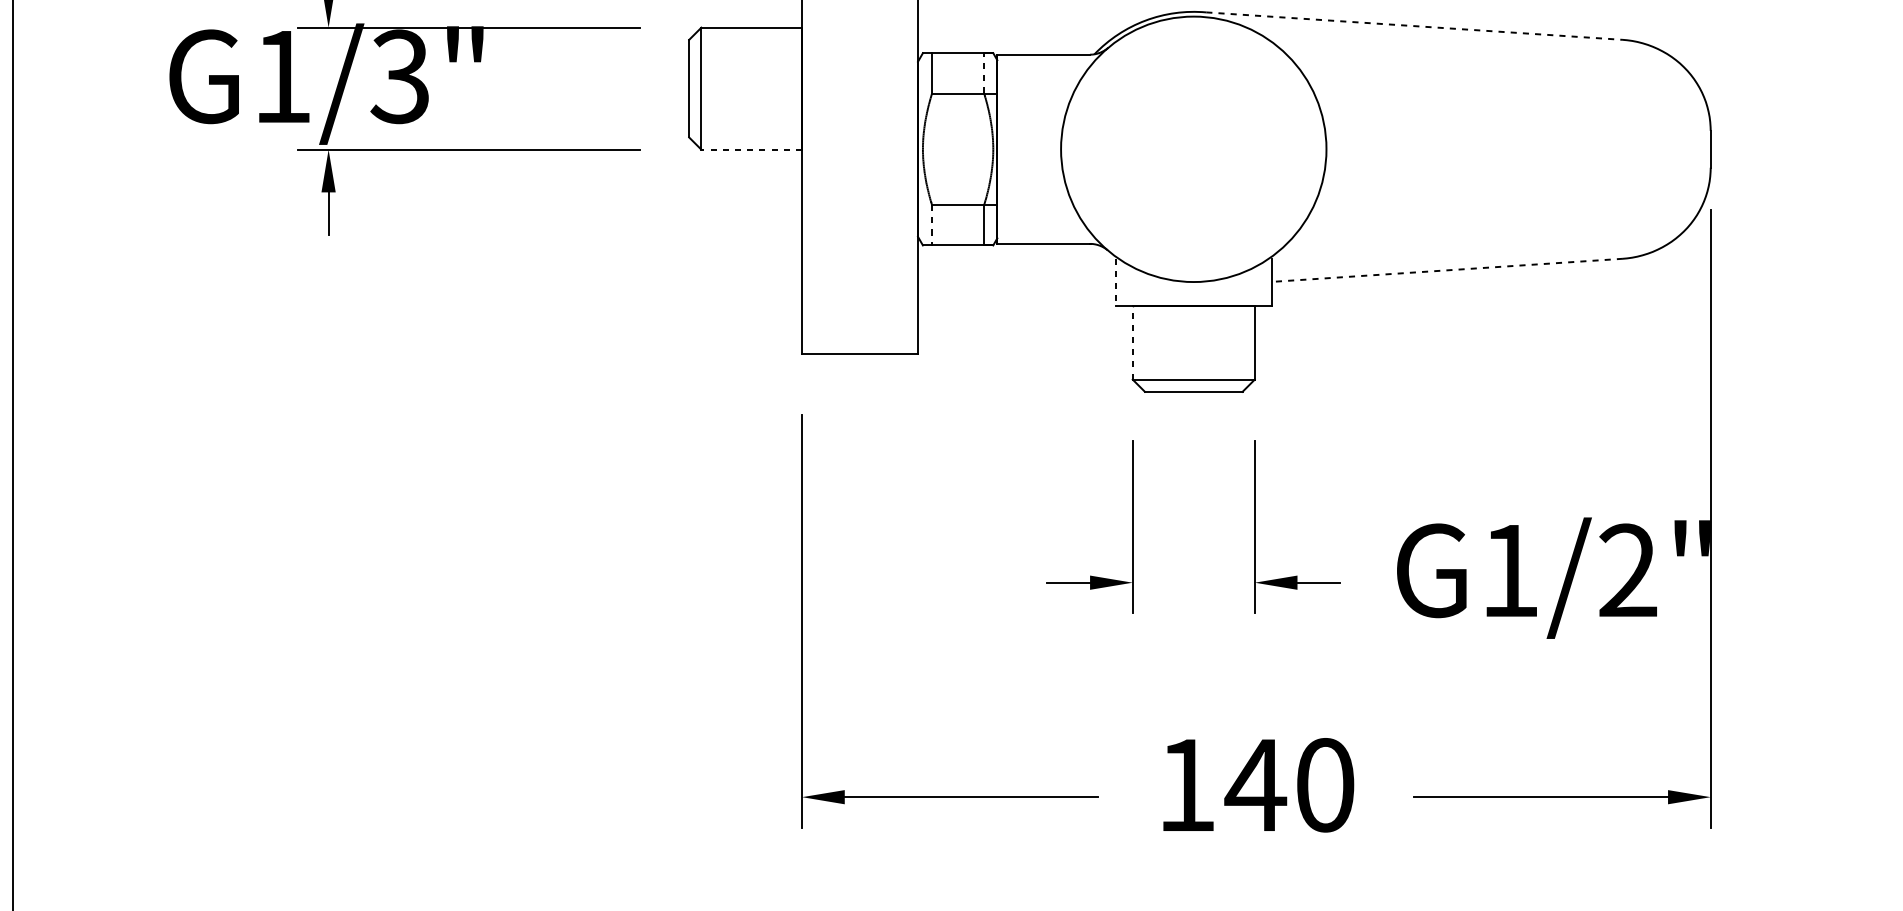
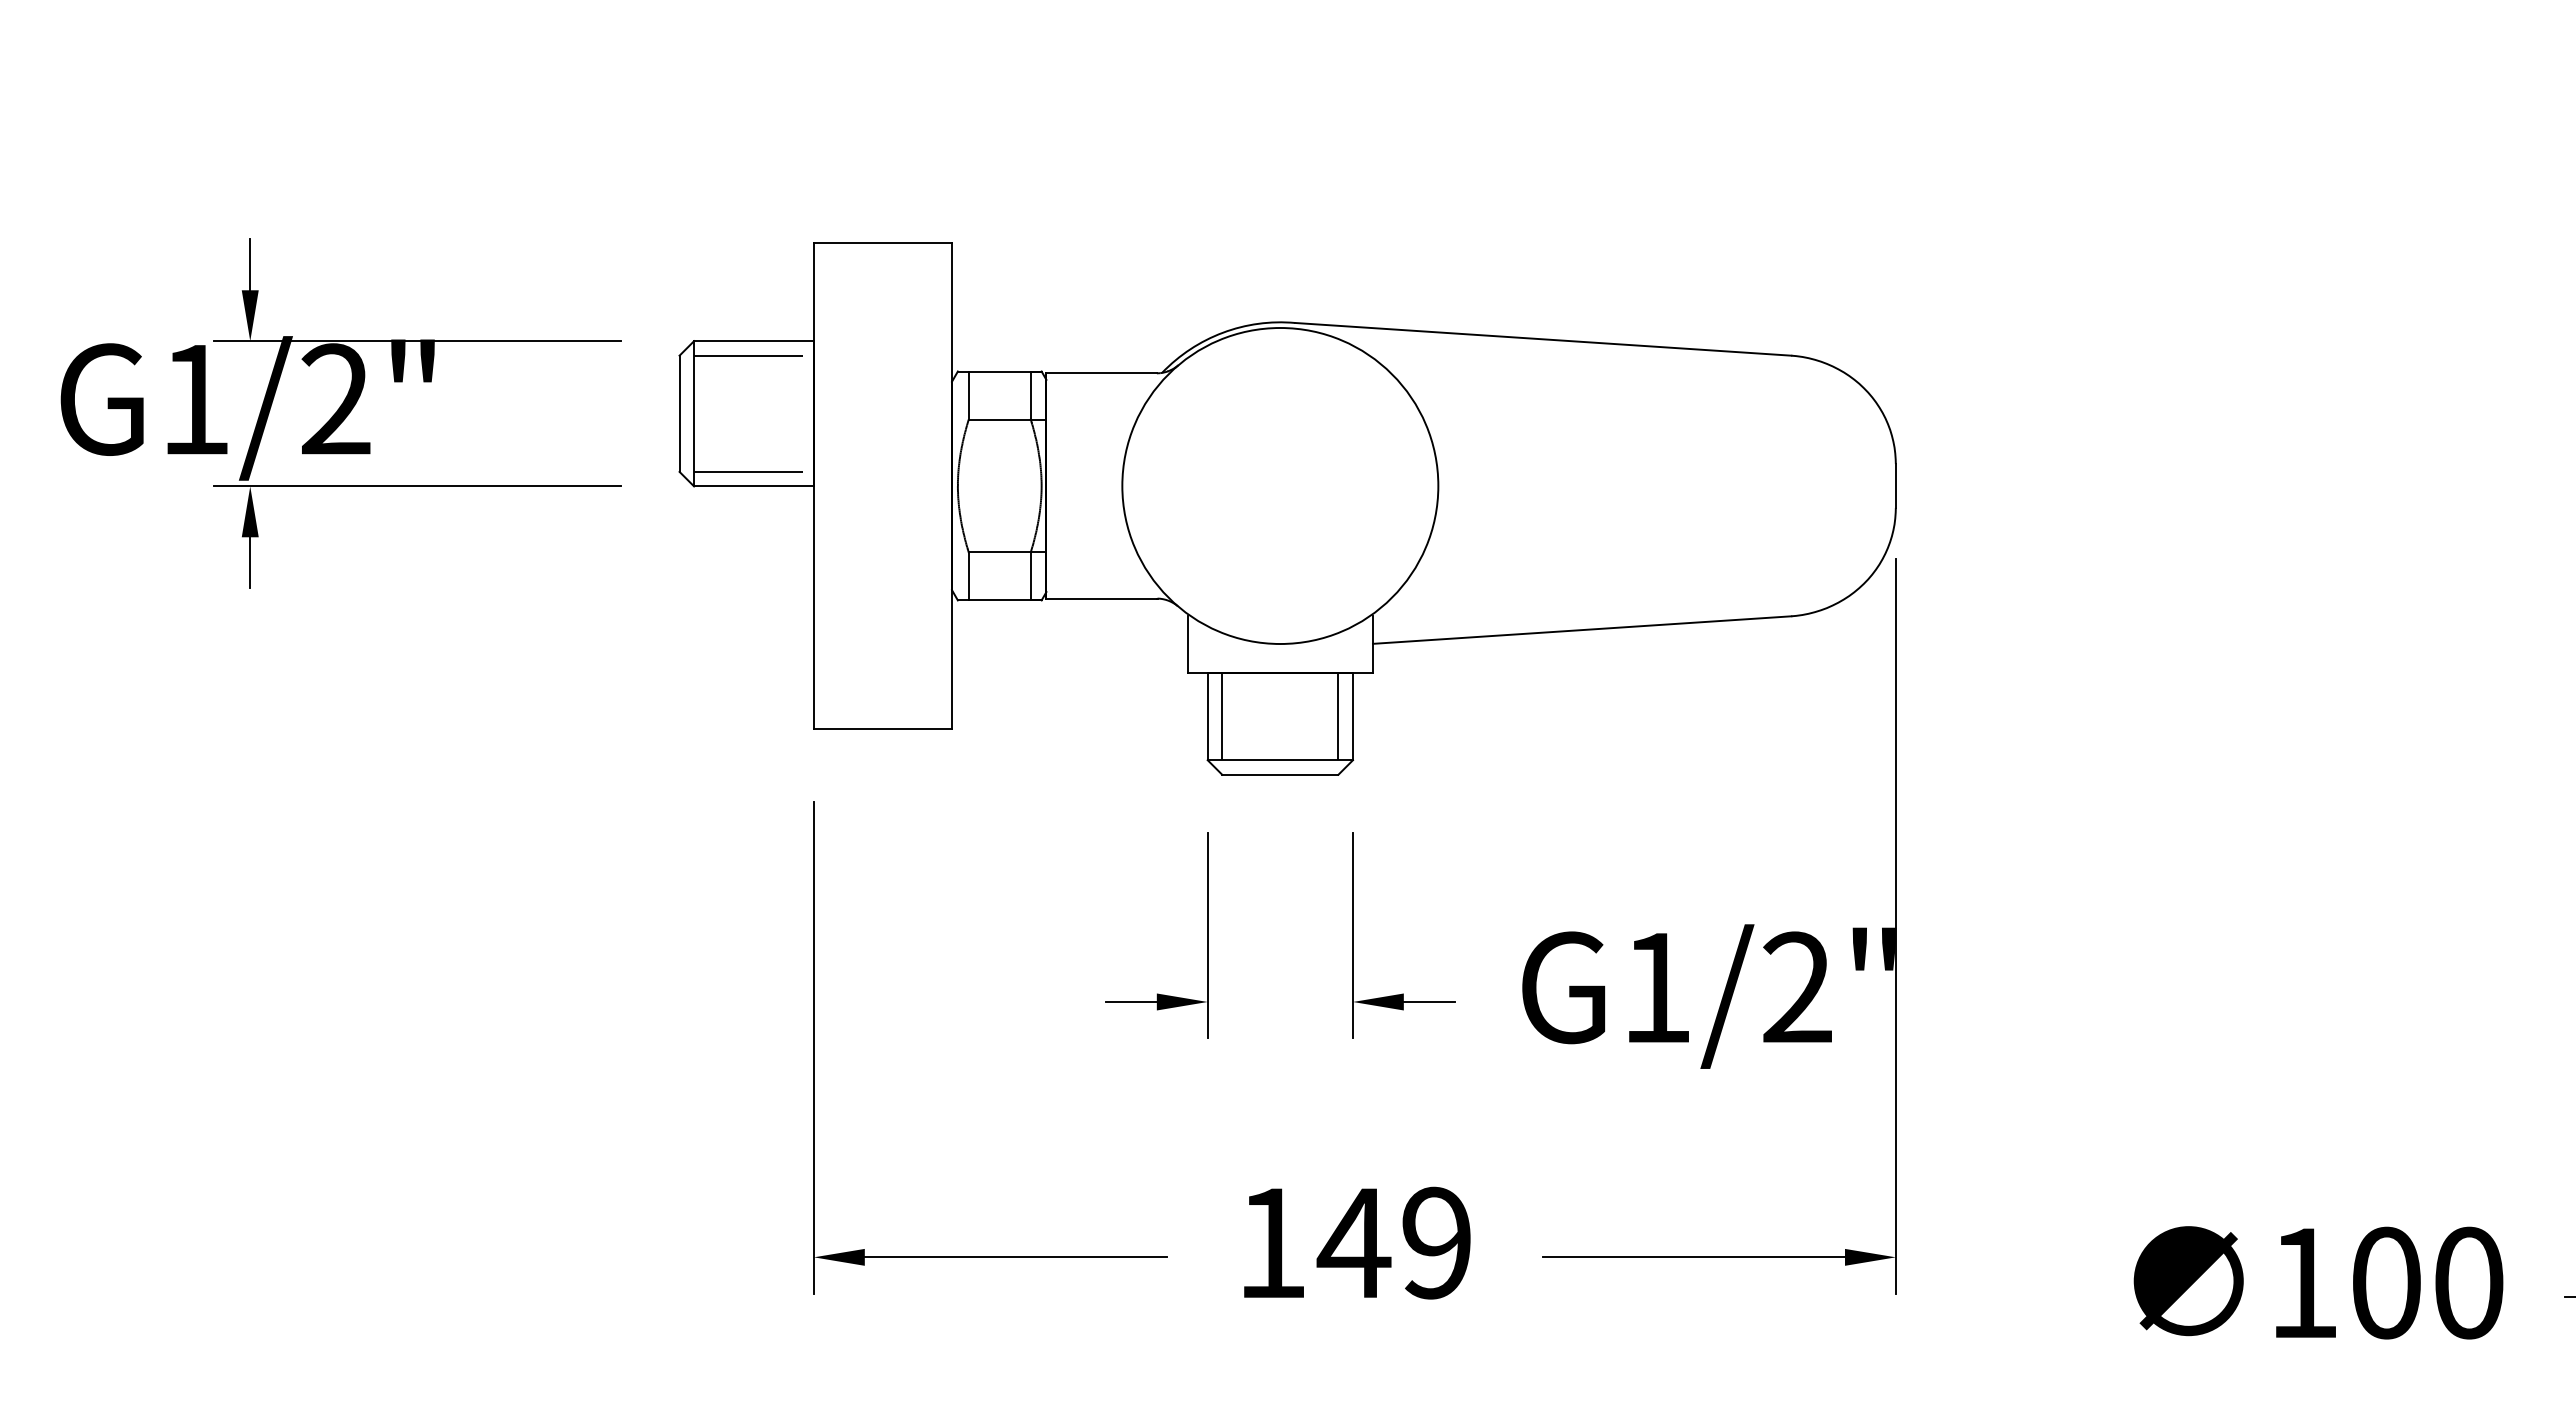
line: (1414, 26) -> (1543, 339), dashed -> solid
line: (751, 39) -> (753, 355), added
line: (983, 73) -> (1030, 395), dashed -> solid
text: (400, 76) -> (335, 399), G1/3" -> G1/2"
line: (751, 137) -> (753, 471), added
line: (752, 149) -> (754, 486), dashed -> solid
line: (931, 225) -> (968, 576), dashed -> solid
line: (1447, 270) -> (1582, 630), dashed -> solid
line: (1115, 283) -> (1187, 645), dashed -> solid
line: (1132, 342) -> (1207, 716), dashed -> solid
line: (1145, 342) -> (1222, 716), added
line: (1242, 342) -> (1338, 716), added
text: (1324, 784) -> (1436, 1242), 140 -> 149

